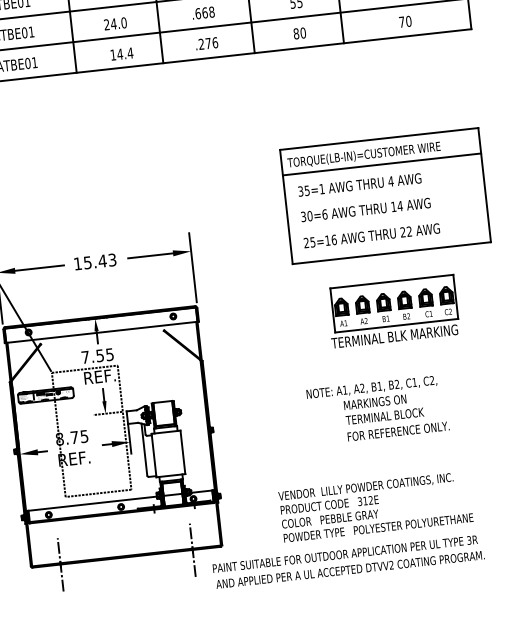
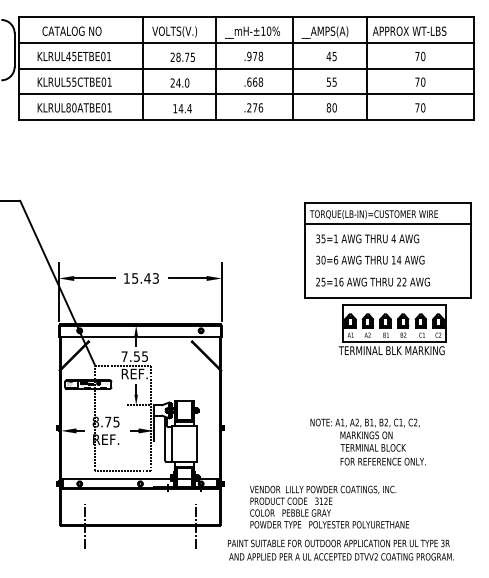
part: (392, 311) -> (392, 329), moved
text: (377, 409) -> (367, 441), moved
text: (375, 506) -> (329, 506), moved
text: (348, 561) -> (340, 549), moved

